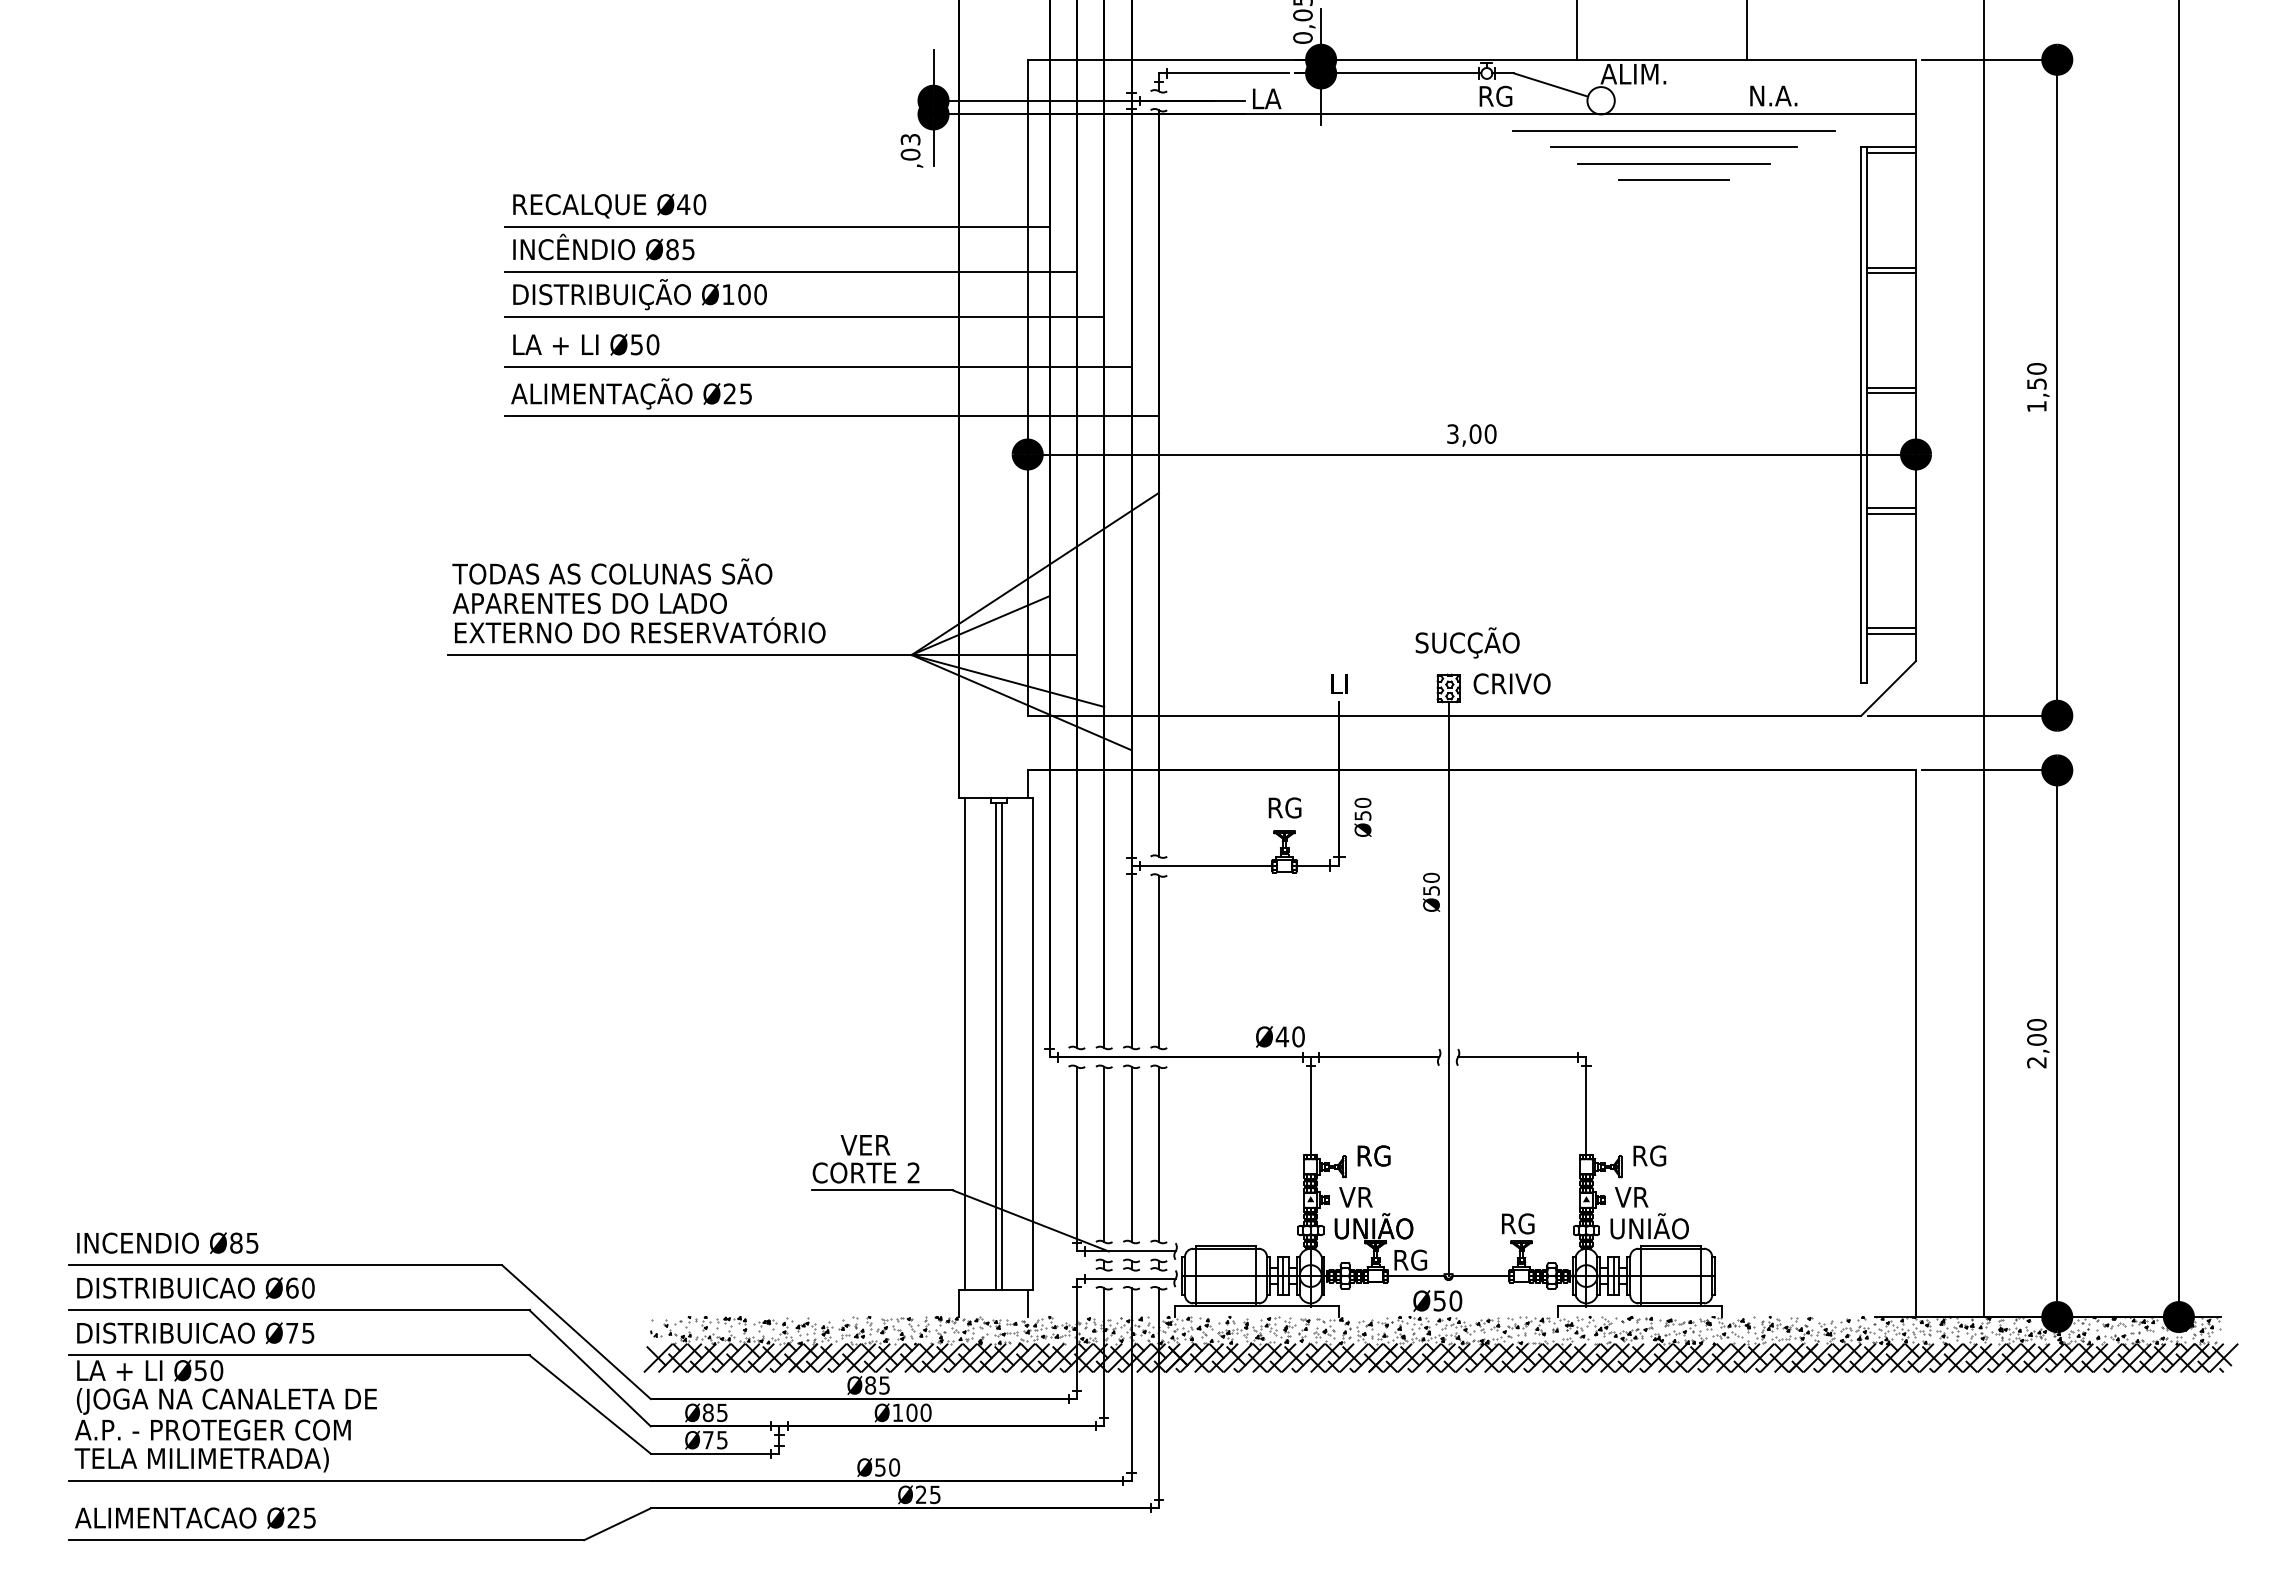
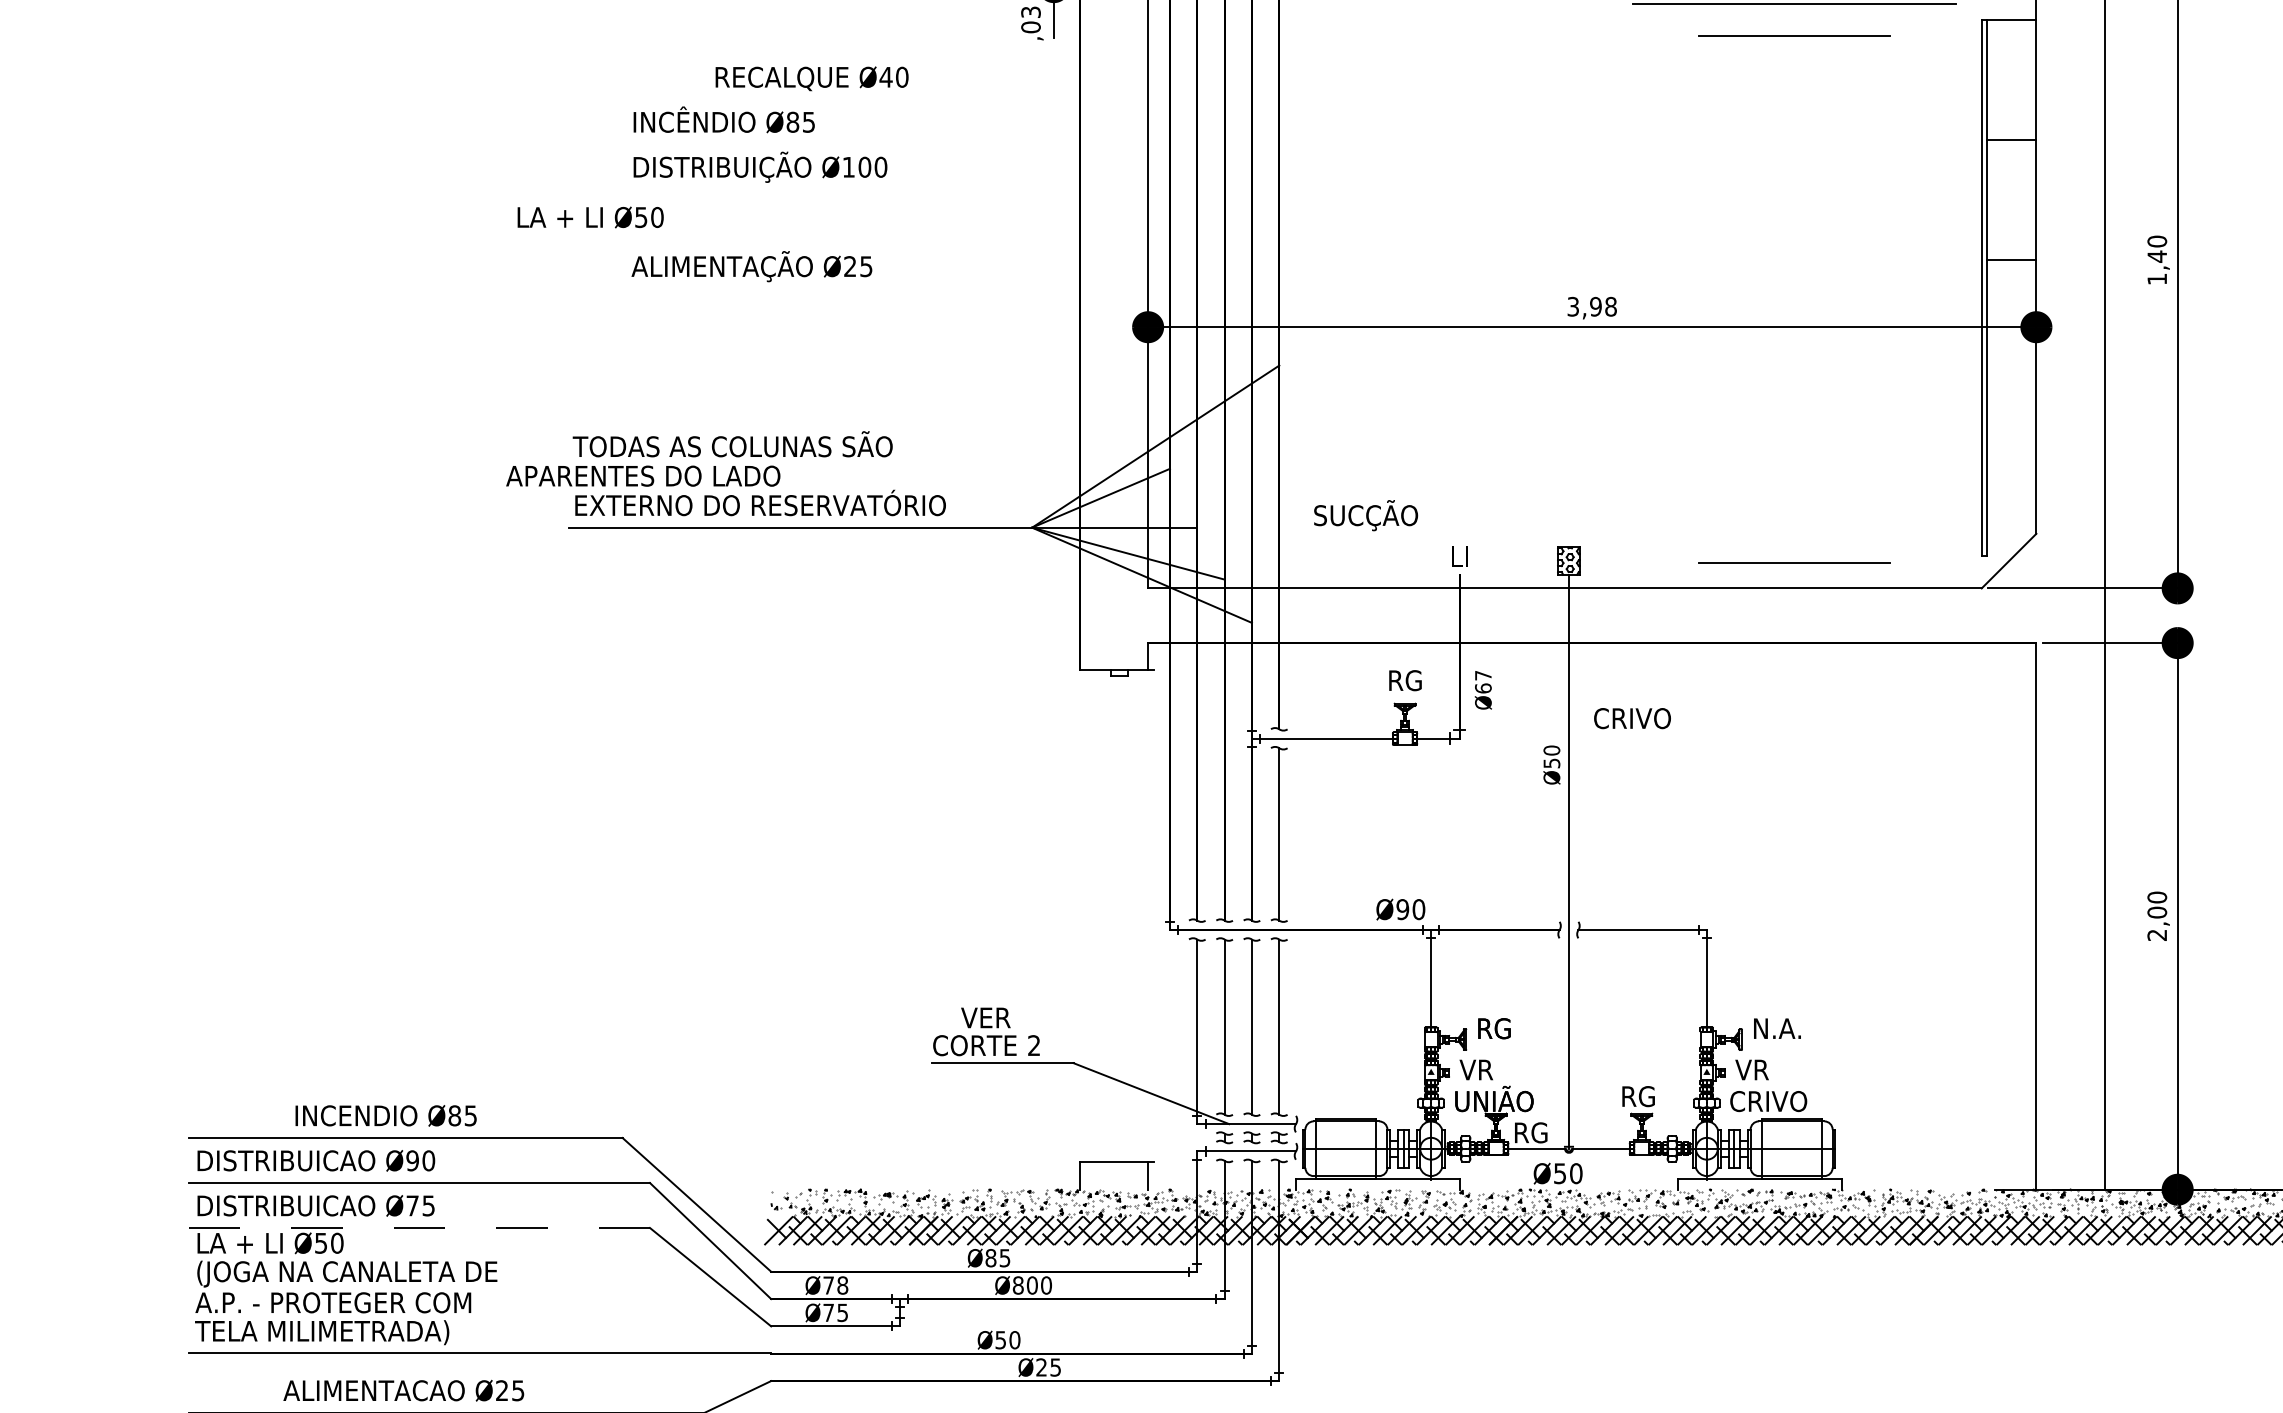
line: (1673, 146) -> (1793, 19), removed
line: (1890, 152) -> (2010, 25), removed
line: (1673, 180) -> (1793, 53), removed
text: (609, 205) -> (811, 78), moved
line: (776, 226) -> (896, 99), removed
line: (790, 271) -> (910, 144), removed
line: (1890, 272) -> (2010, 145), removed
line: (804, 316) -> (924, 189), removed
text: (586, 344) -> (590, 217), moved
line: (817, 366) -> (937, 239), removed
text: (2036, 383) -> (2156, 256), 1,50 -> 1,40
line: (1890, 393) -> (2010, 266), removed
line: (831, 416) -> (951, 289), removed
text: (1482, 433) -> (1602, 306), 3,00 -> 3,98
line: (1890, 508) -> (2010, 381), removed
line: (1890, 513) -> (2010, 386), removed
text: (589, 603) -> (642, 476), moved
line: (1890, 628) -> (2010, 501), removed
line: (1890, 633) -> (2010, 506), removed
text: (1467, 642) -> (1365, 515), moved
text: (1511, 683) -> (1631, 718), moved
line: (1673, 690) -> (1793, 563), added
text: (1362, 808) -> (1482, 681), Ø50 -> Ø67
text: (1282, 1036) -> (1402, 909), Ø40 -> Ø90
line: (964, 1043) -> (1084, 916), removed
line: (1033, 1043) -> (1153, 916), removed
line: (996, 1046) -> (1116, 919), removed
line: (1001, 1046) -> (1121, 919), removed
text: (1658, 1155) -> (1778, 1028), RG -> N.A.
text: (1648, 1226) -> (1768, 1099), UNIÃO -> CRIVO
text: (167, 1242) -> (385, 1115), moved
text: (292, 1287) -> (412, 1160), Ø60 -> Ø90
line: (298, 1355) -> (418, 1228), solid -> dashed
text: (714, 1412) -> (834, 1285), Ø85 -> Ø78
text: (897, 1412) -> (1017, 1285), Ø100 -> Ø800
text: (195, 1517) -> (403, 1390), moved

